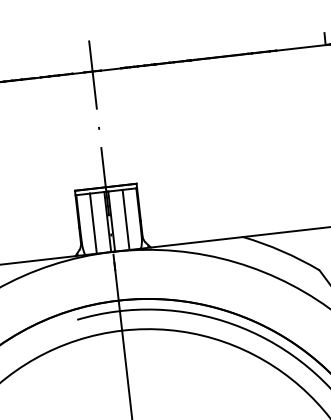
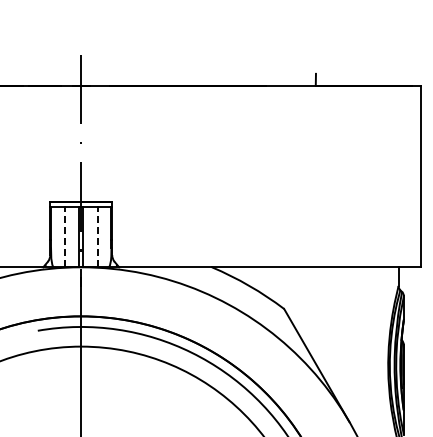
line: (125, 219) -> (97, 236), solid -> dashed
line: (93, 223) -> (64, 236), solid -> dashed

